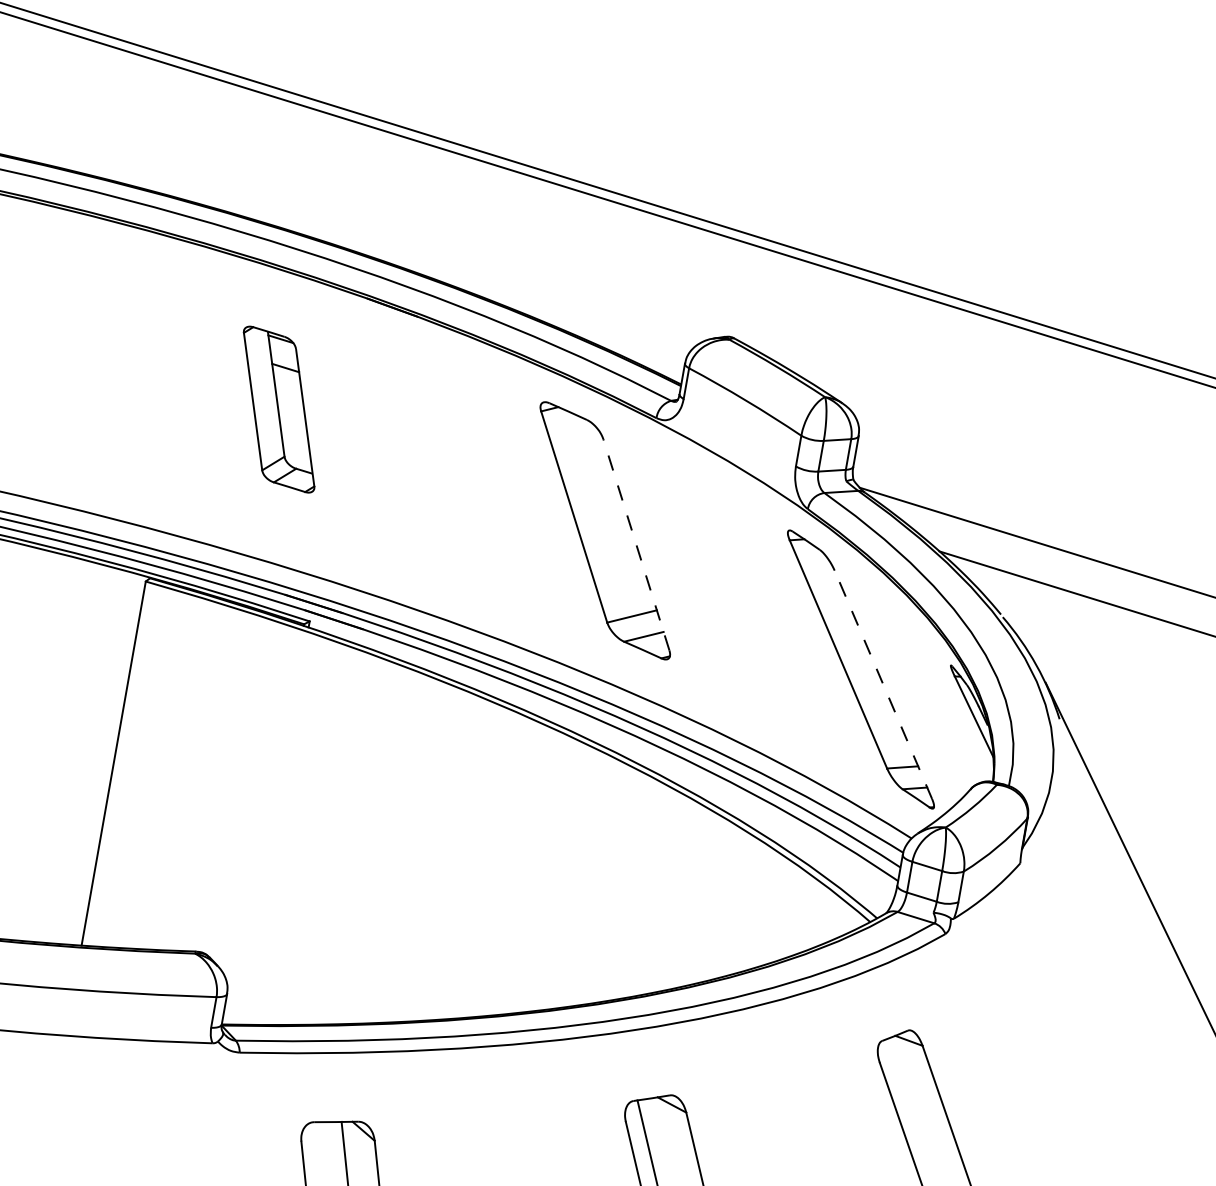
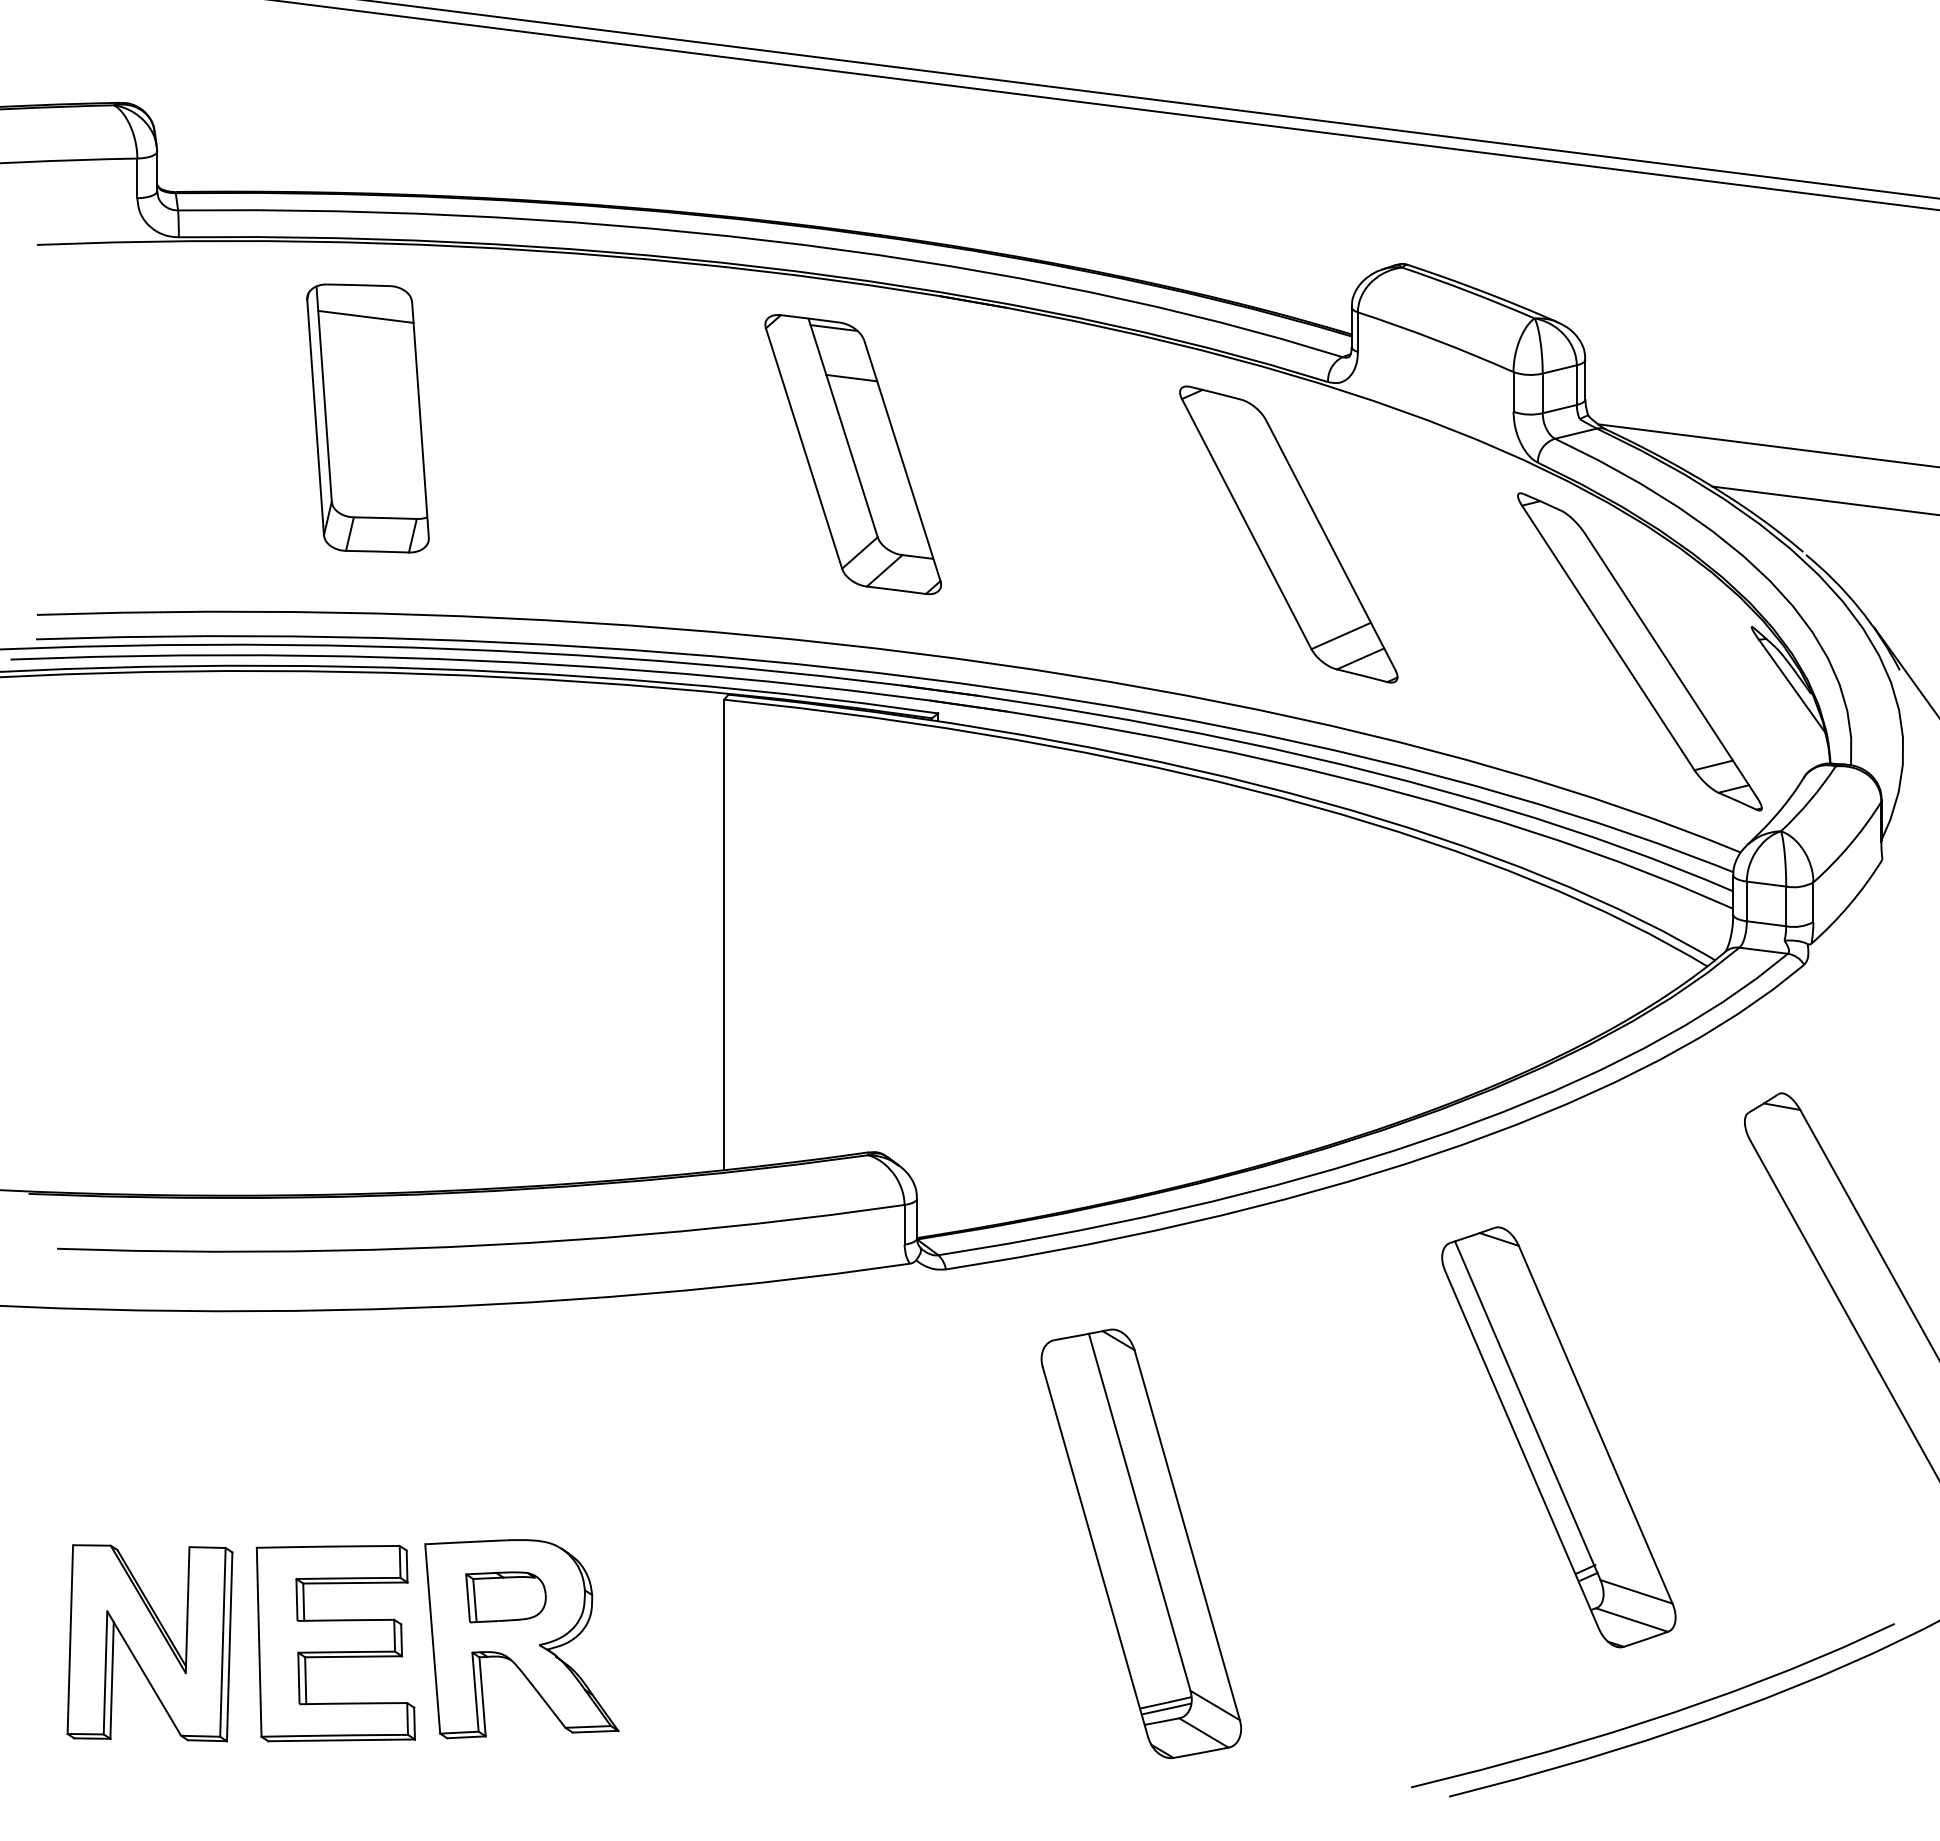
part: (278, 409) -> (852, 454), size x1.43
line: (636, 544) -> (1330, 545), dashed -> solid
line: (883, 685) -> (1671, 666), dashed -> solid

